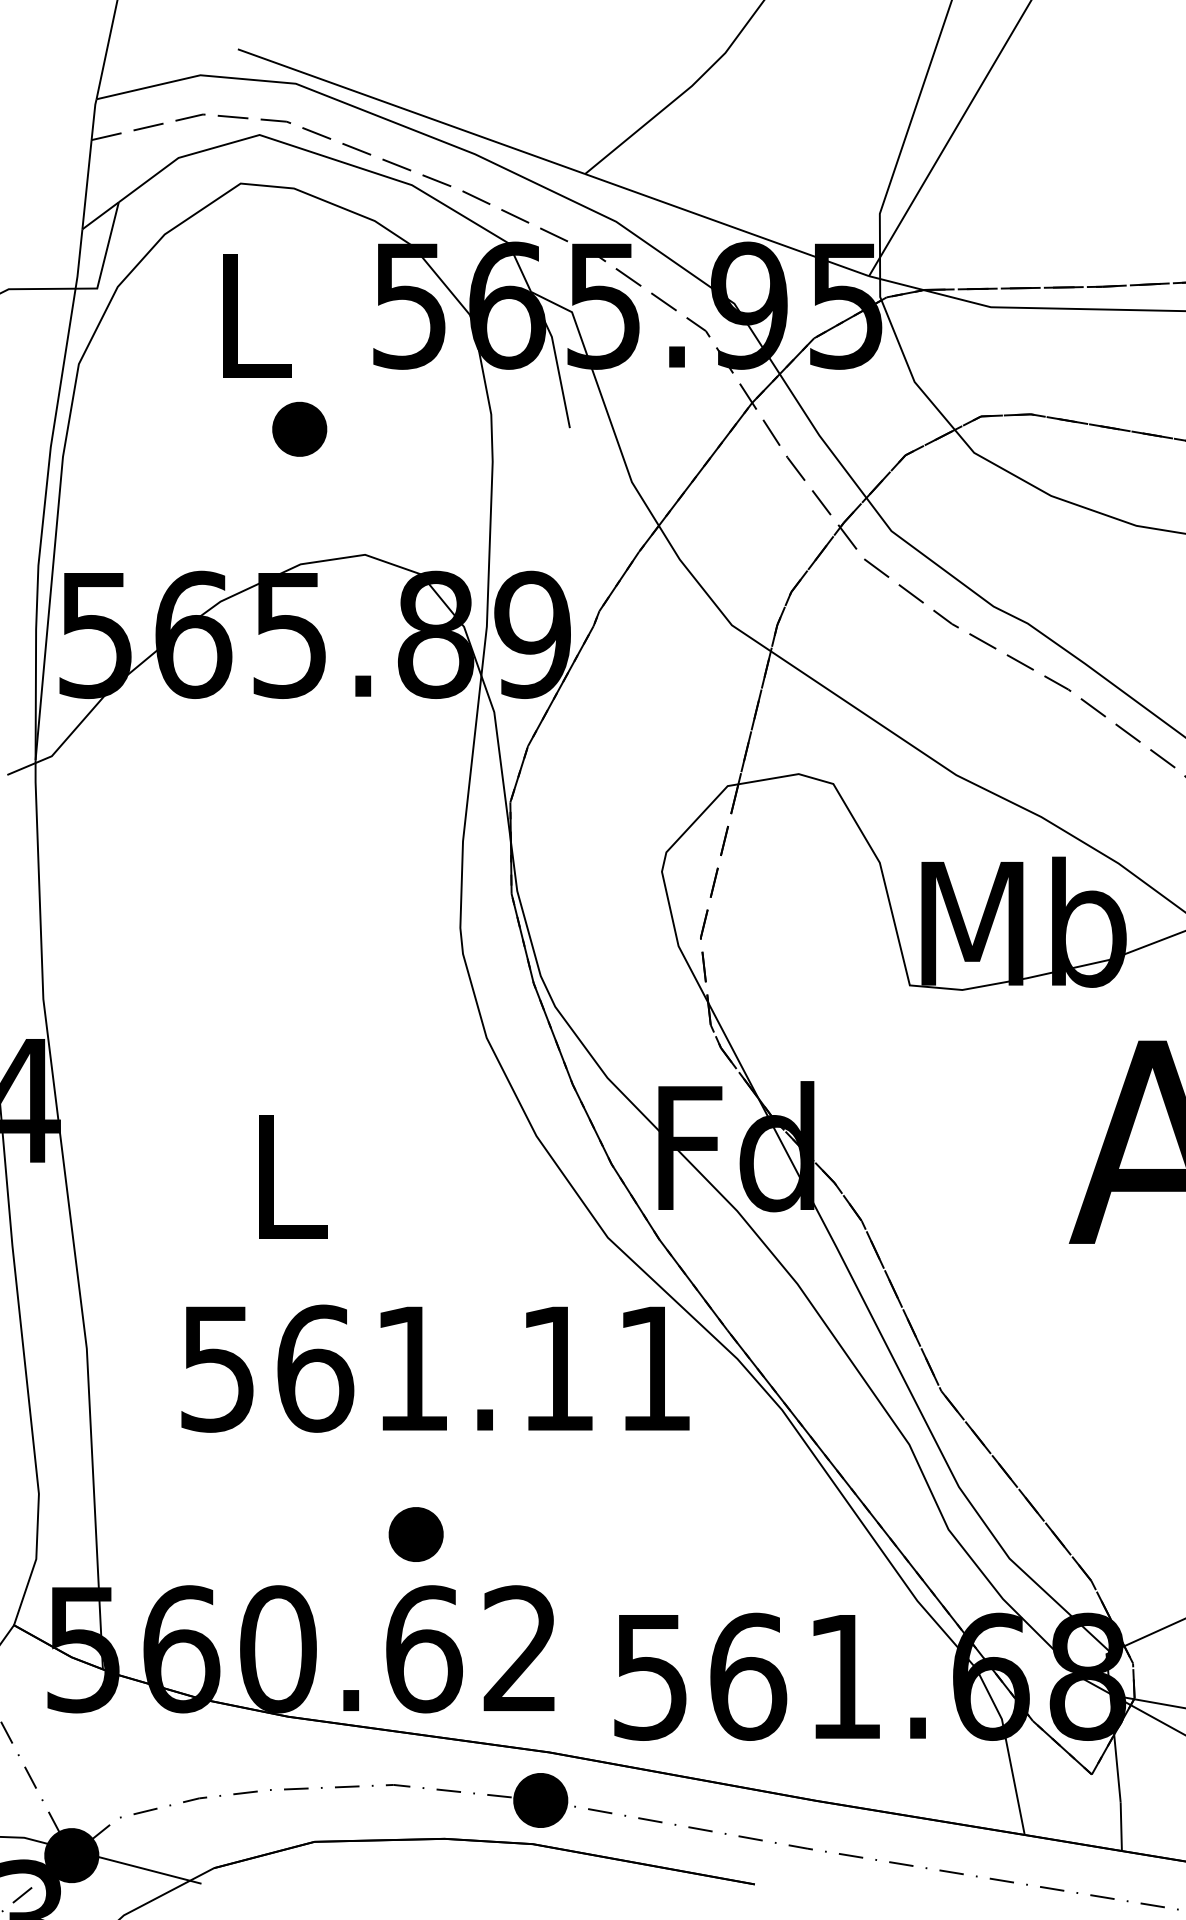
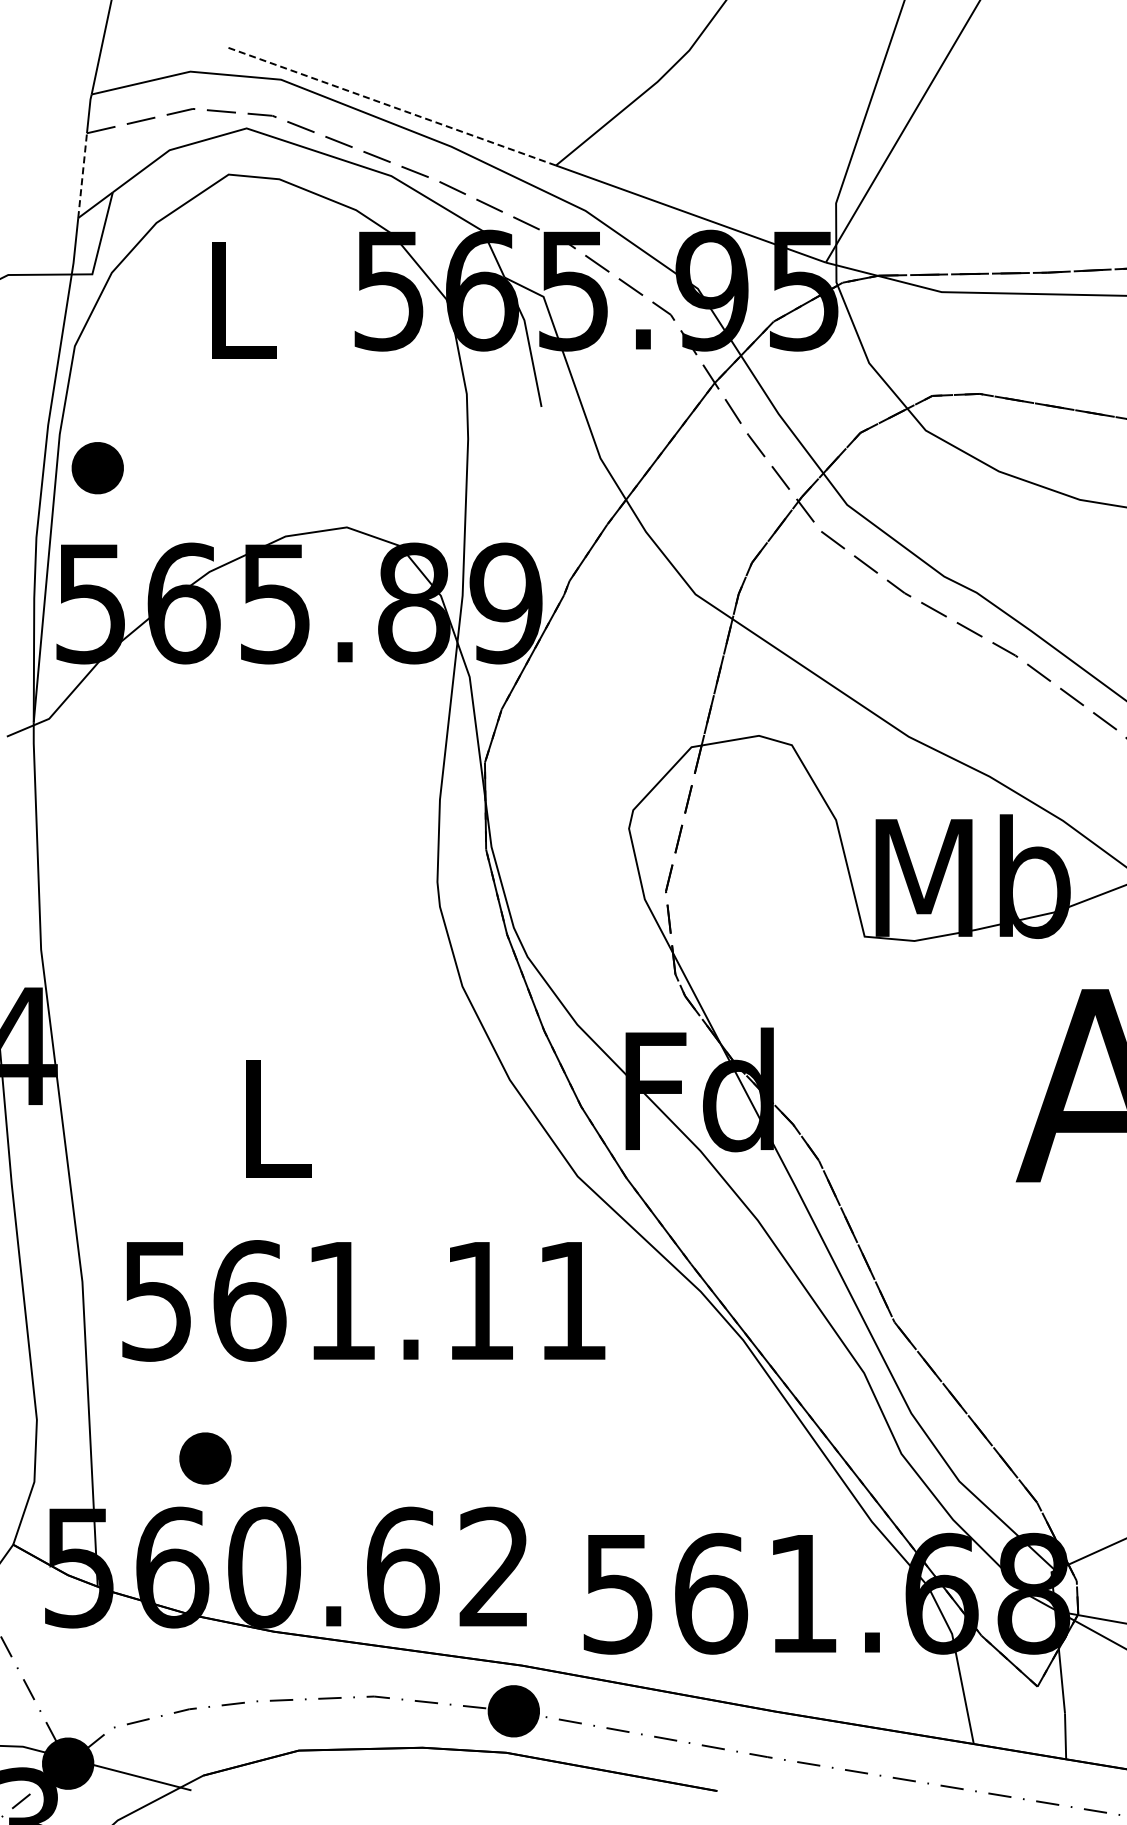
line: (410, 111) -> (390, 106), solid -> dashed
line: (86, 184) -> (82, 175), solid -> dashed
part: (299, 429) -> (97, 468), moved
text: (435, 1368) -> (363, 1300), moved
part: (416, 1534) -> (205, 1458), moved

